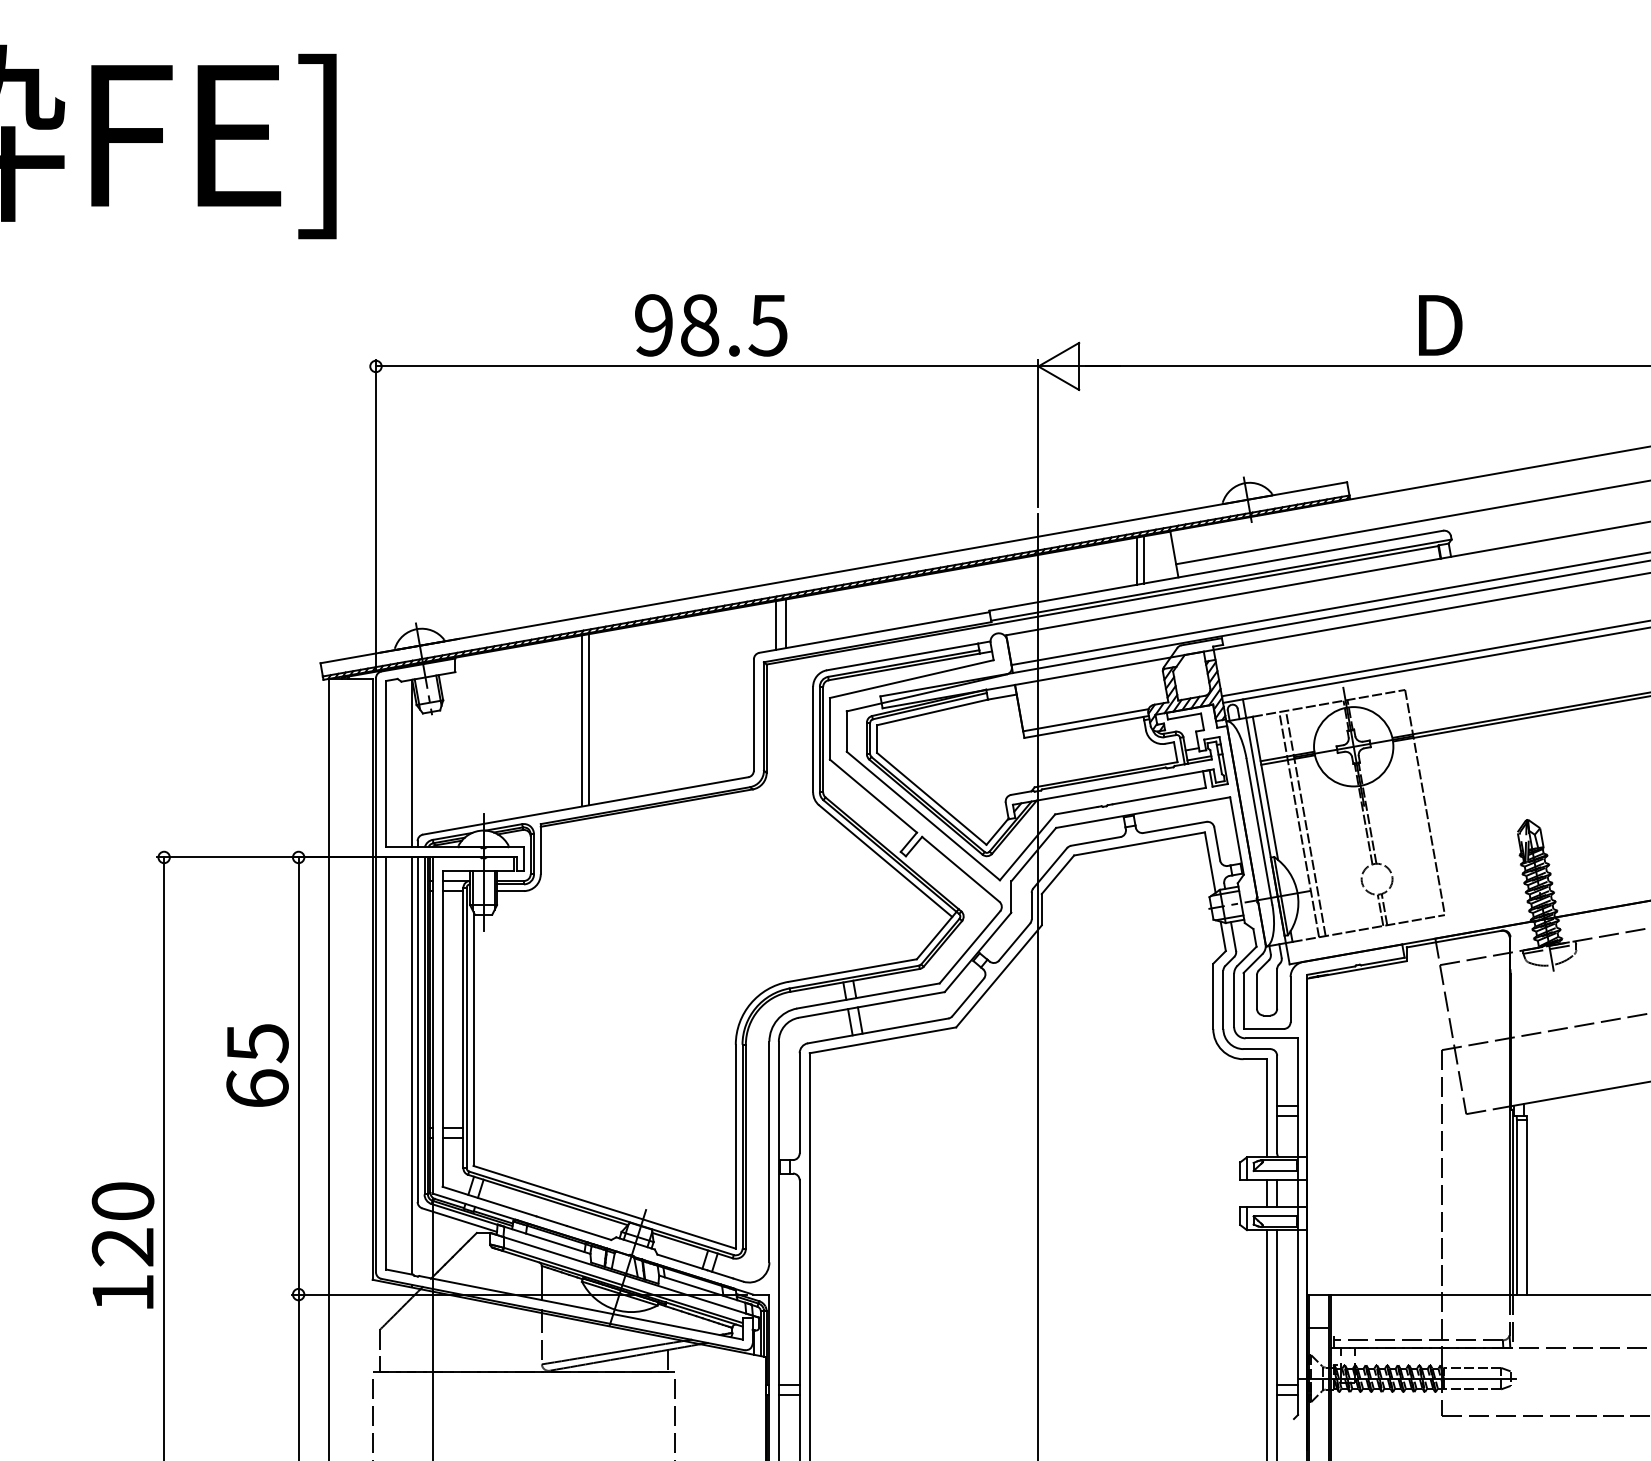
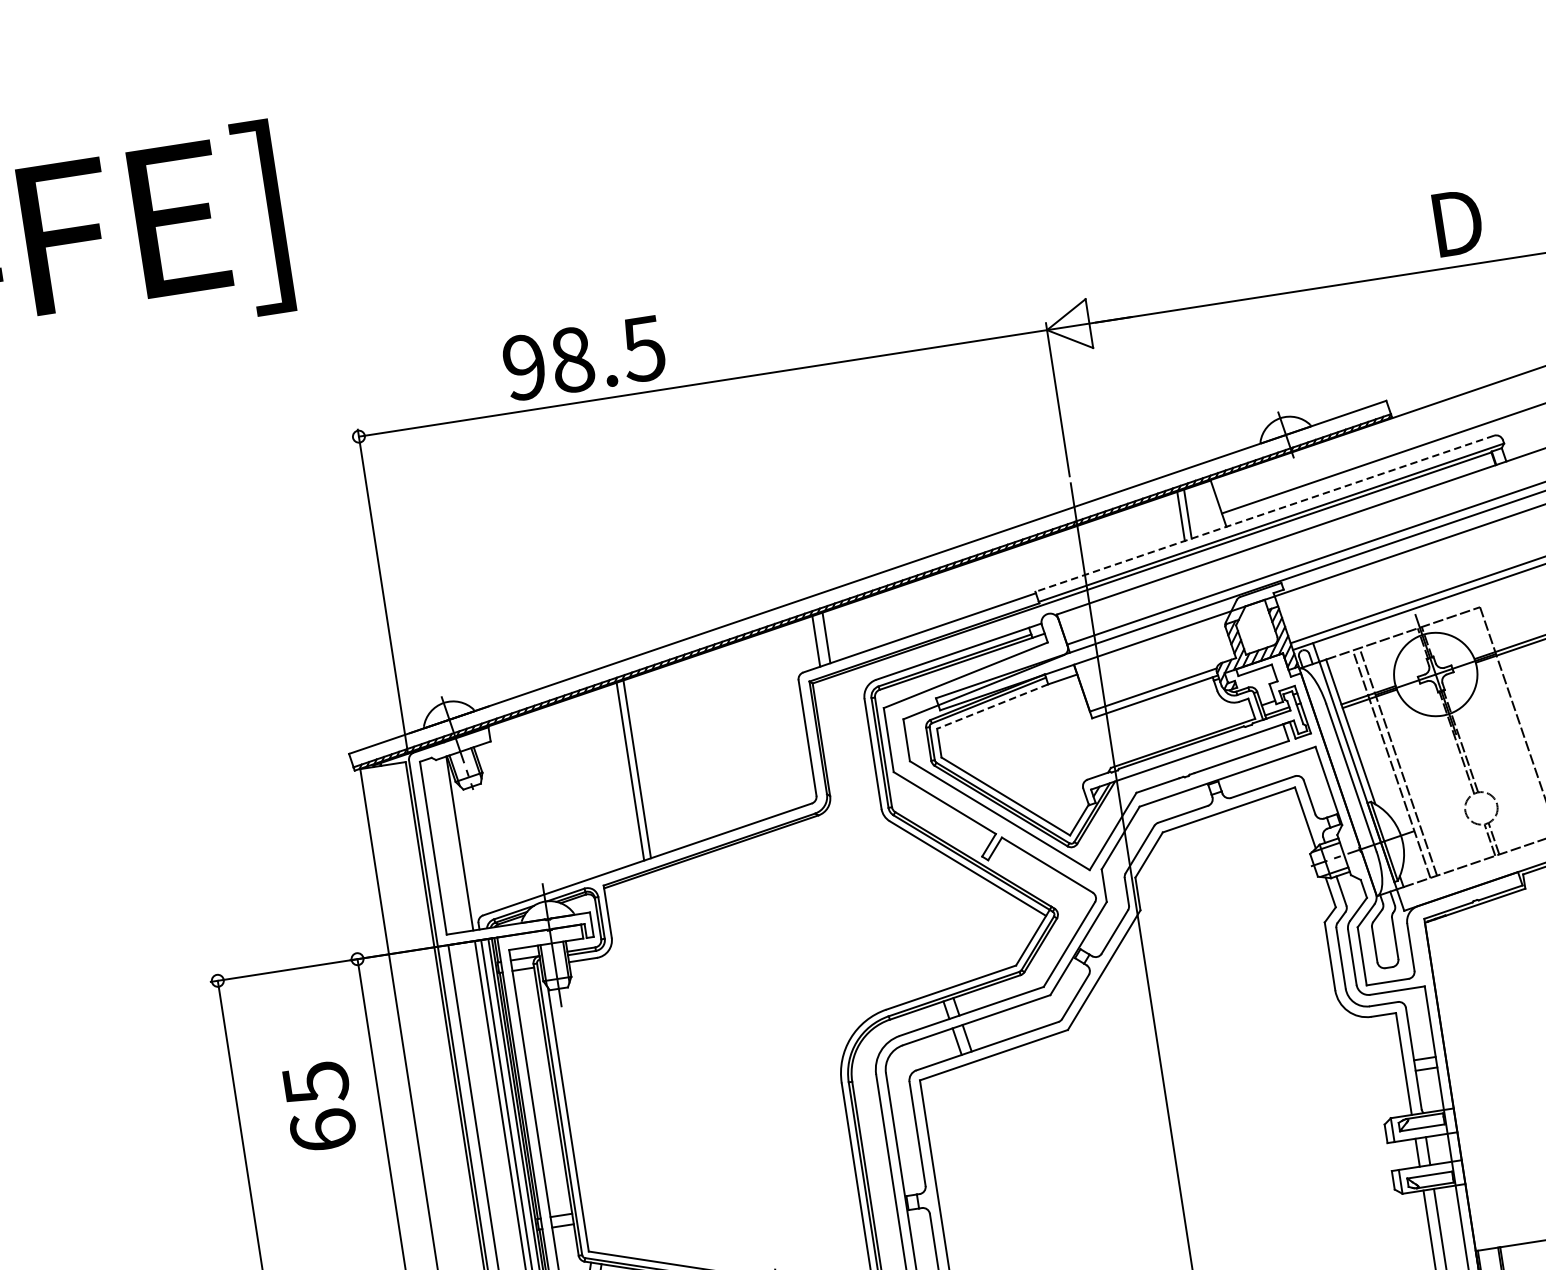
text: (711, 325) -> (584, 358), moved
line: (1215, 570) -> (1263, 513), solid -> dashed
line: (932, 712) -> (992, 706), solid -> dashed
text: (257, 1065) -> (319, 1106), moved

